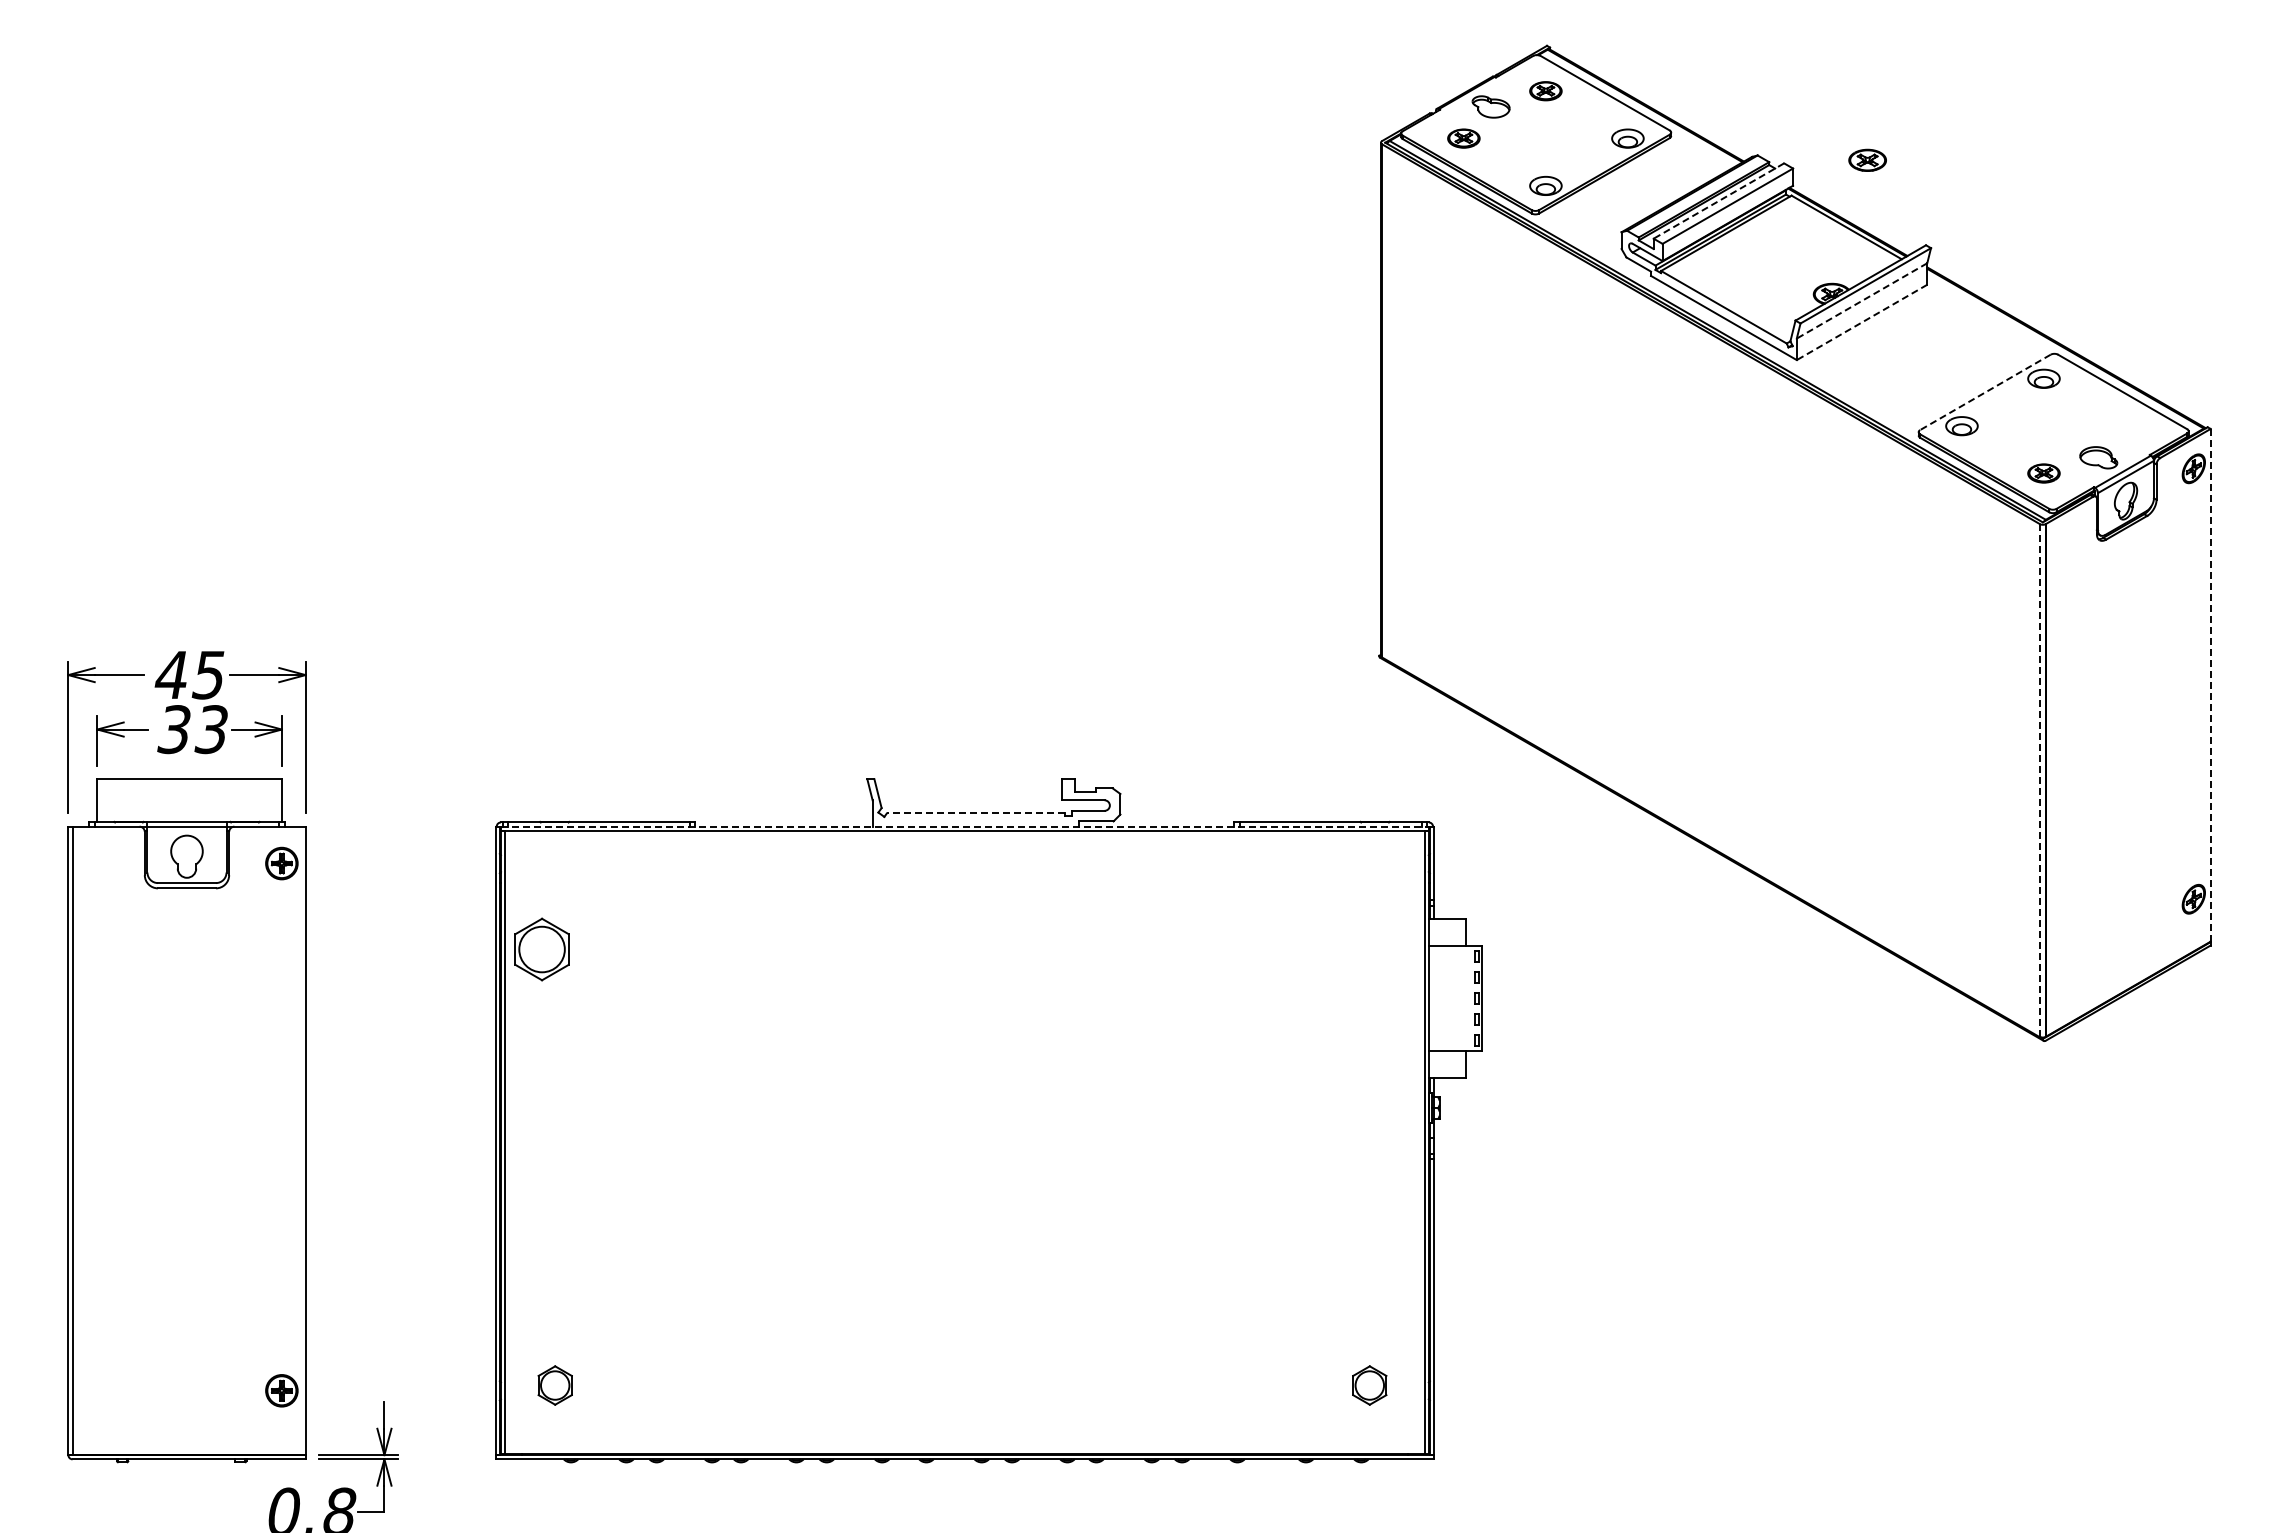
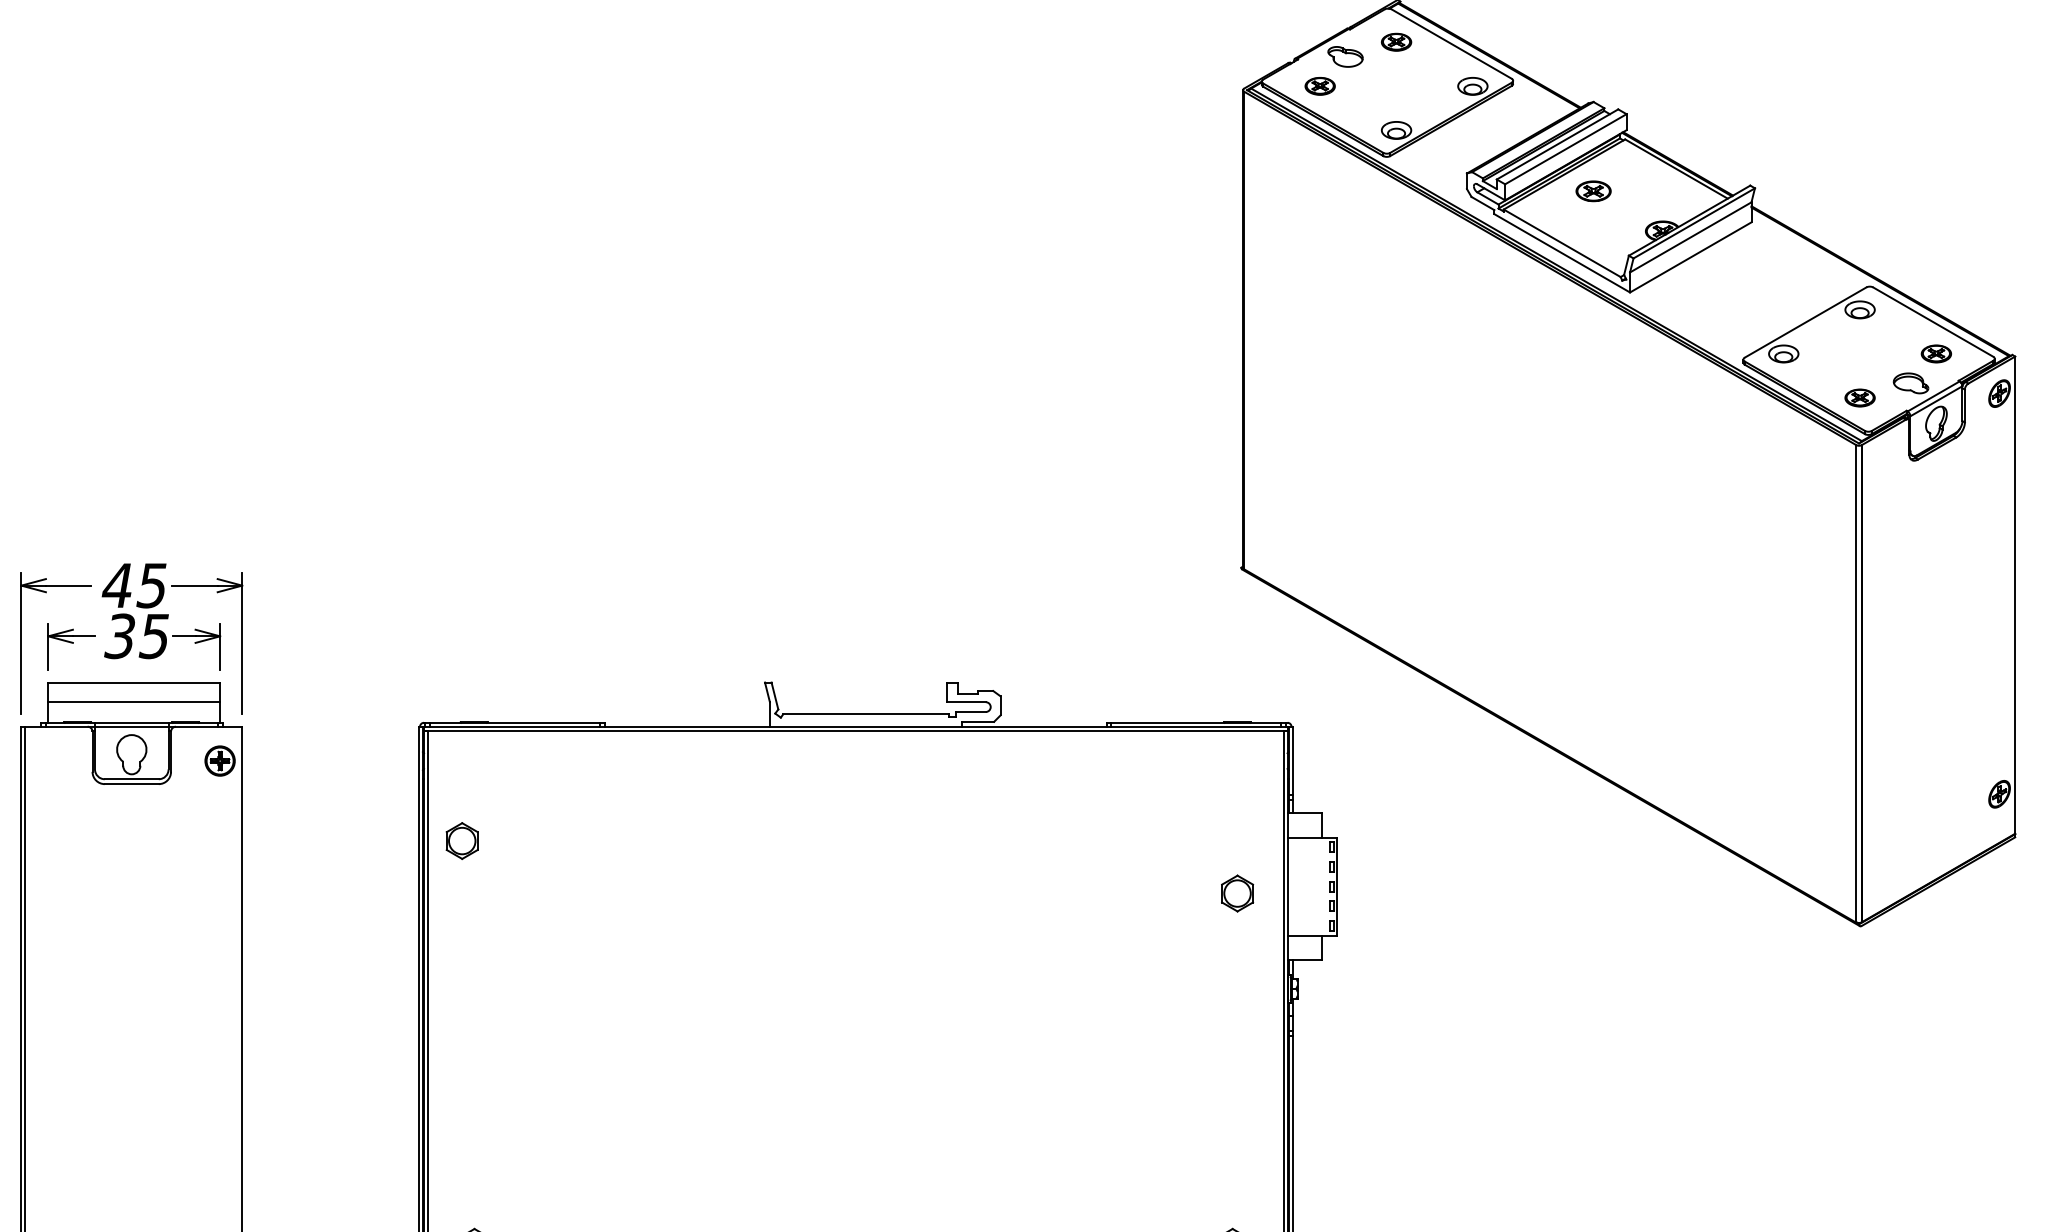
part: (1867, 159) -> (1593, 190), moved
line: (1718, 201) -> (1557, 144), dashed -> solid
line: (1861, 301) -> (1690, 237), dashed -> solid
line: (1861, 322) -> (1690, 257), dashed -> solid
line: (1985, 392) -> (1805, 322), dashed -> solid
part: (2125, 426) -> (1935, 354), added
line: (2210, 685) -> (2015, 595), dashed -> solid
text: (210, 729) -> (153, 636), 33 -> 35
line: (2039, 780) -> (1855, 683), dashed -> solid
line: (189, 800) -> (134, 702), added
line: (975, 813) -> (865, 714), dashed -> solid
line: (964, 826) -> (855, 726), dashed -> solid
part: (541, 949) -> (461, 841), size x0.62
part: (1374, 1005) -> (1237, 893), added

